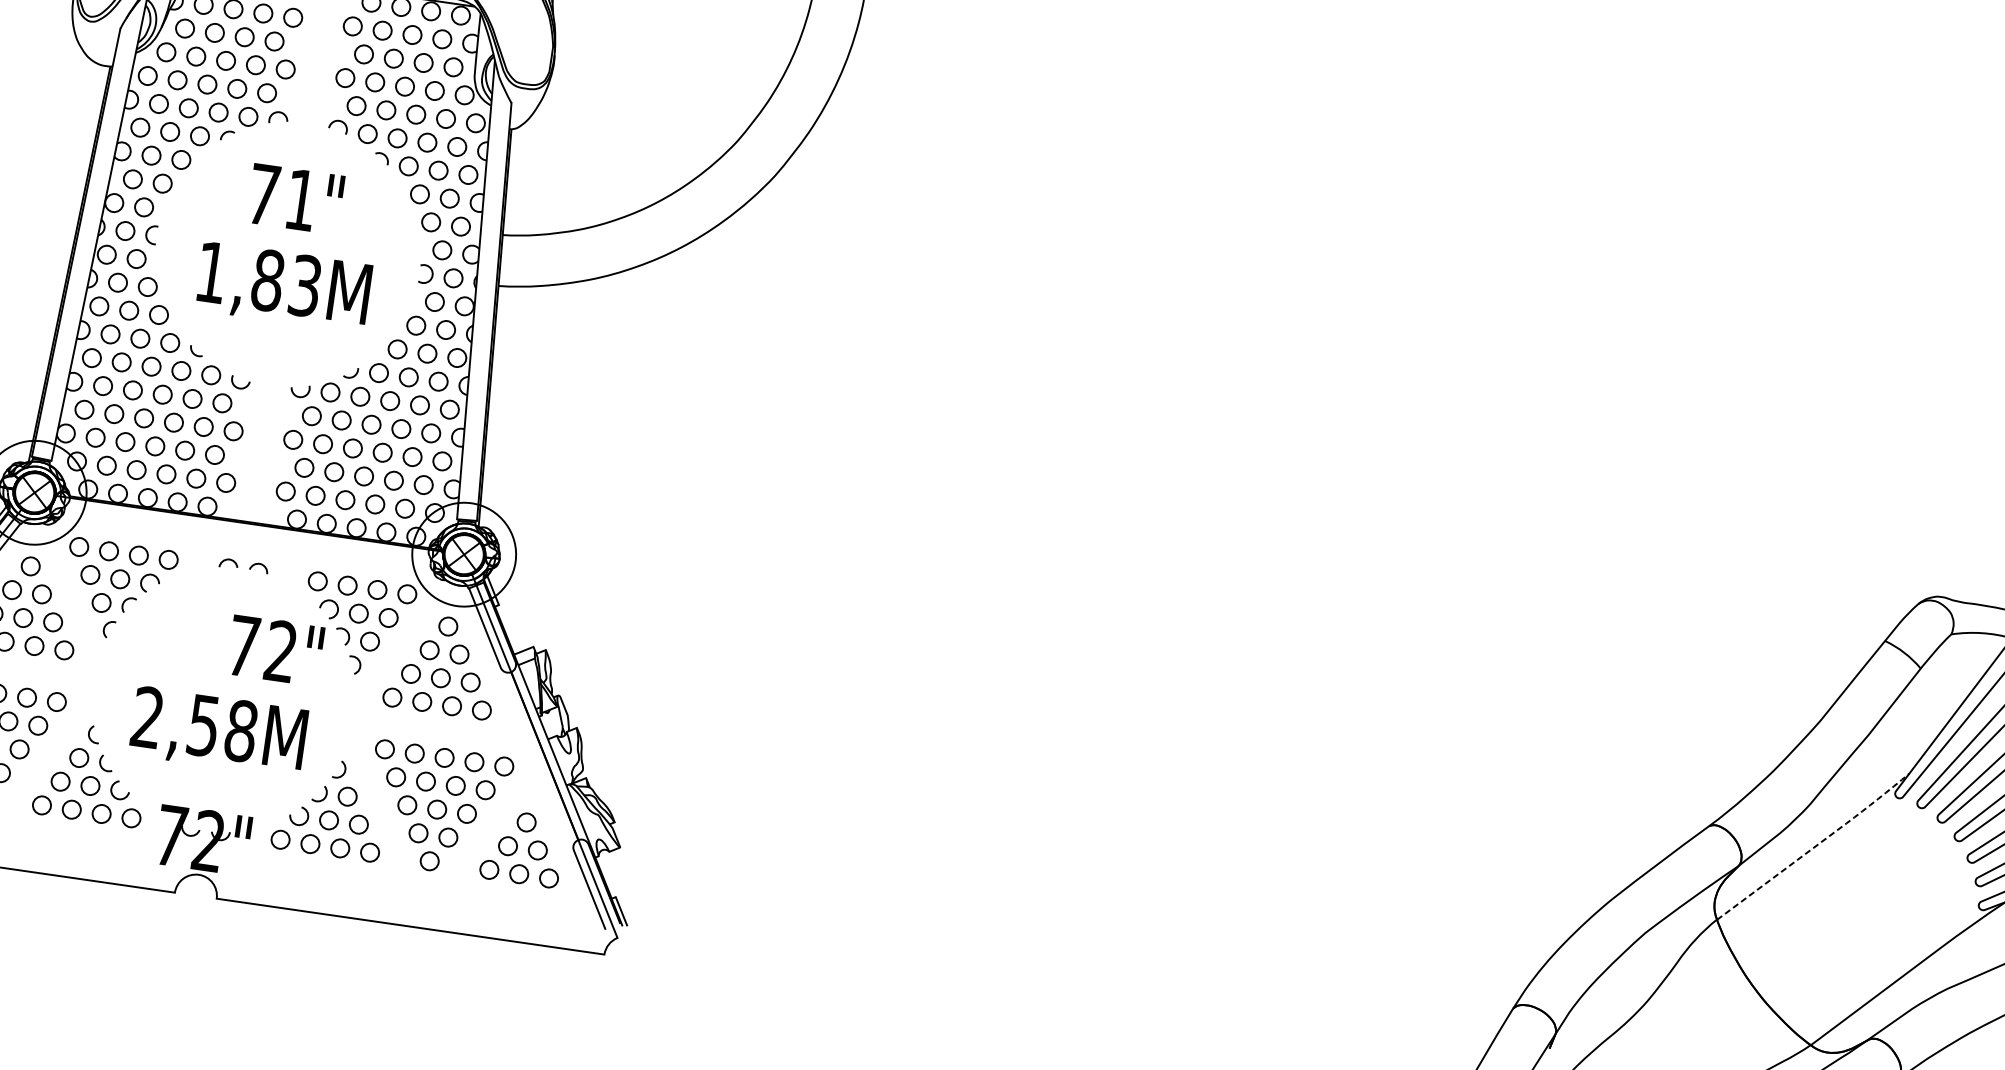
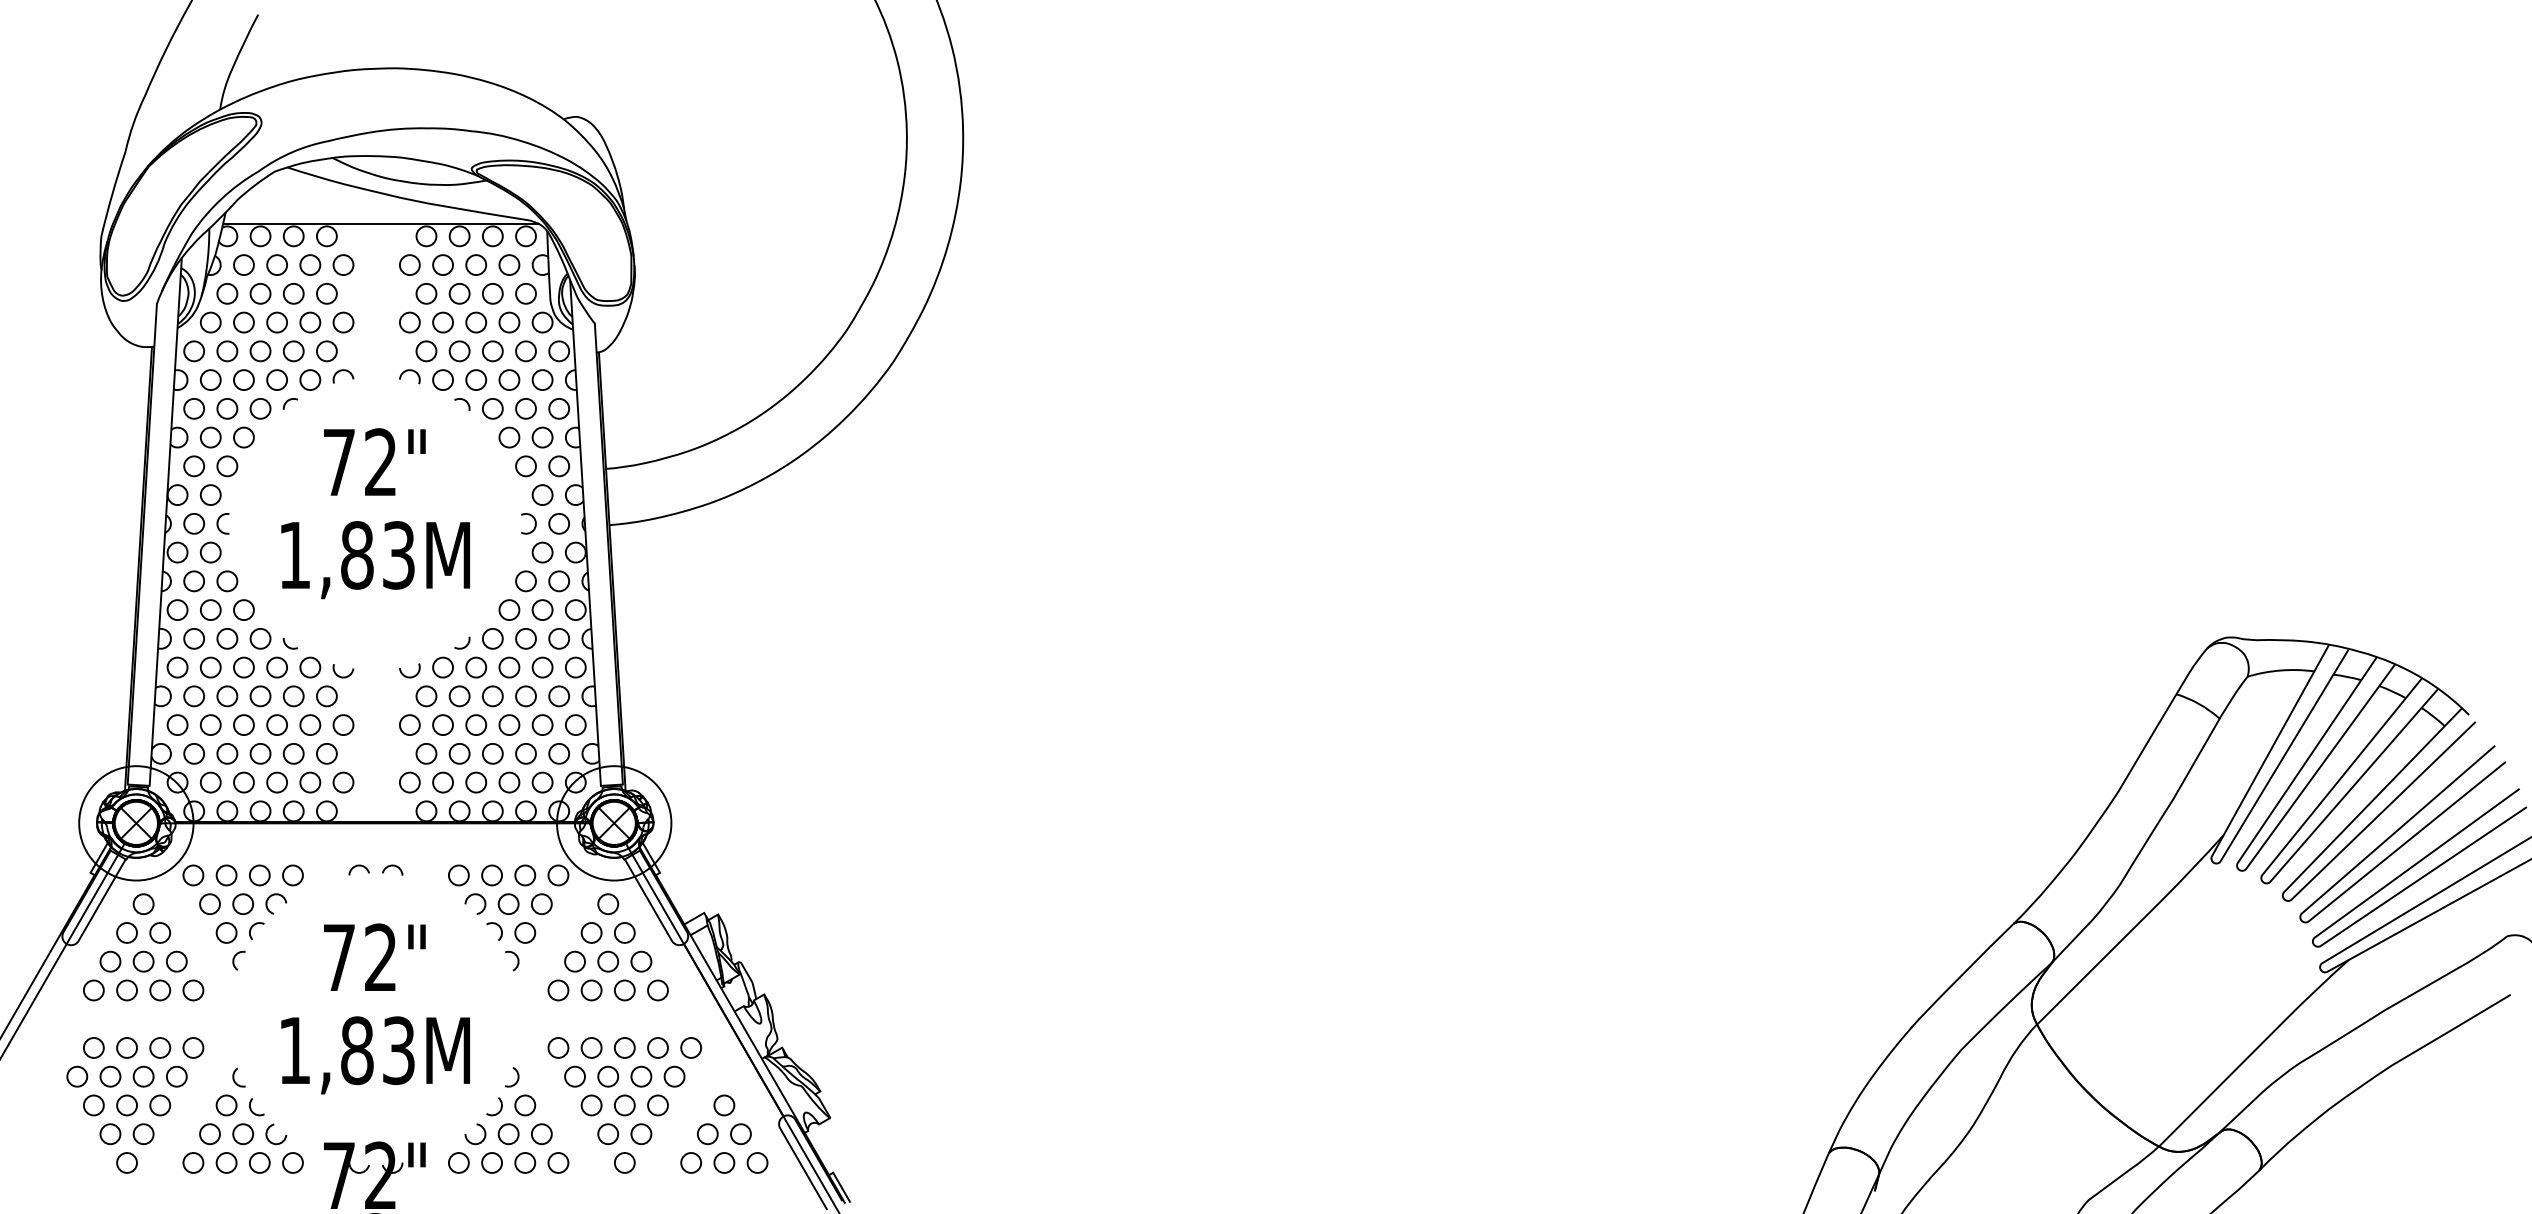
text: (300, 199) -> (380, 461), 71" -> 72"
text: (275, 649) -> (374, 956), moved
text: (195, 724) -> (347, 1050), 2,58M -> 1,83M
line: (1817, 845) -> (2134, 927), dashed -> solid

